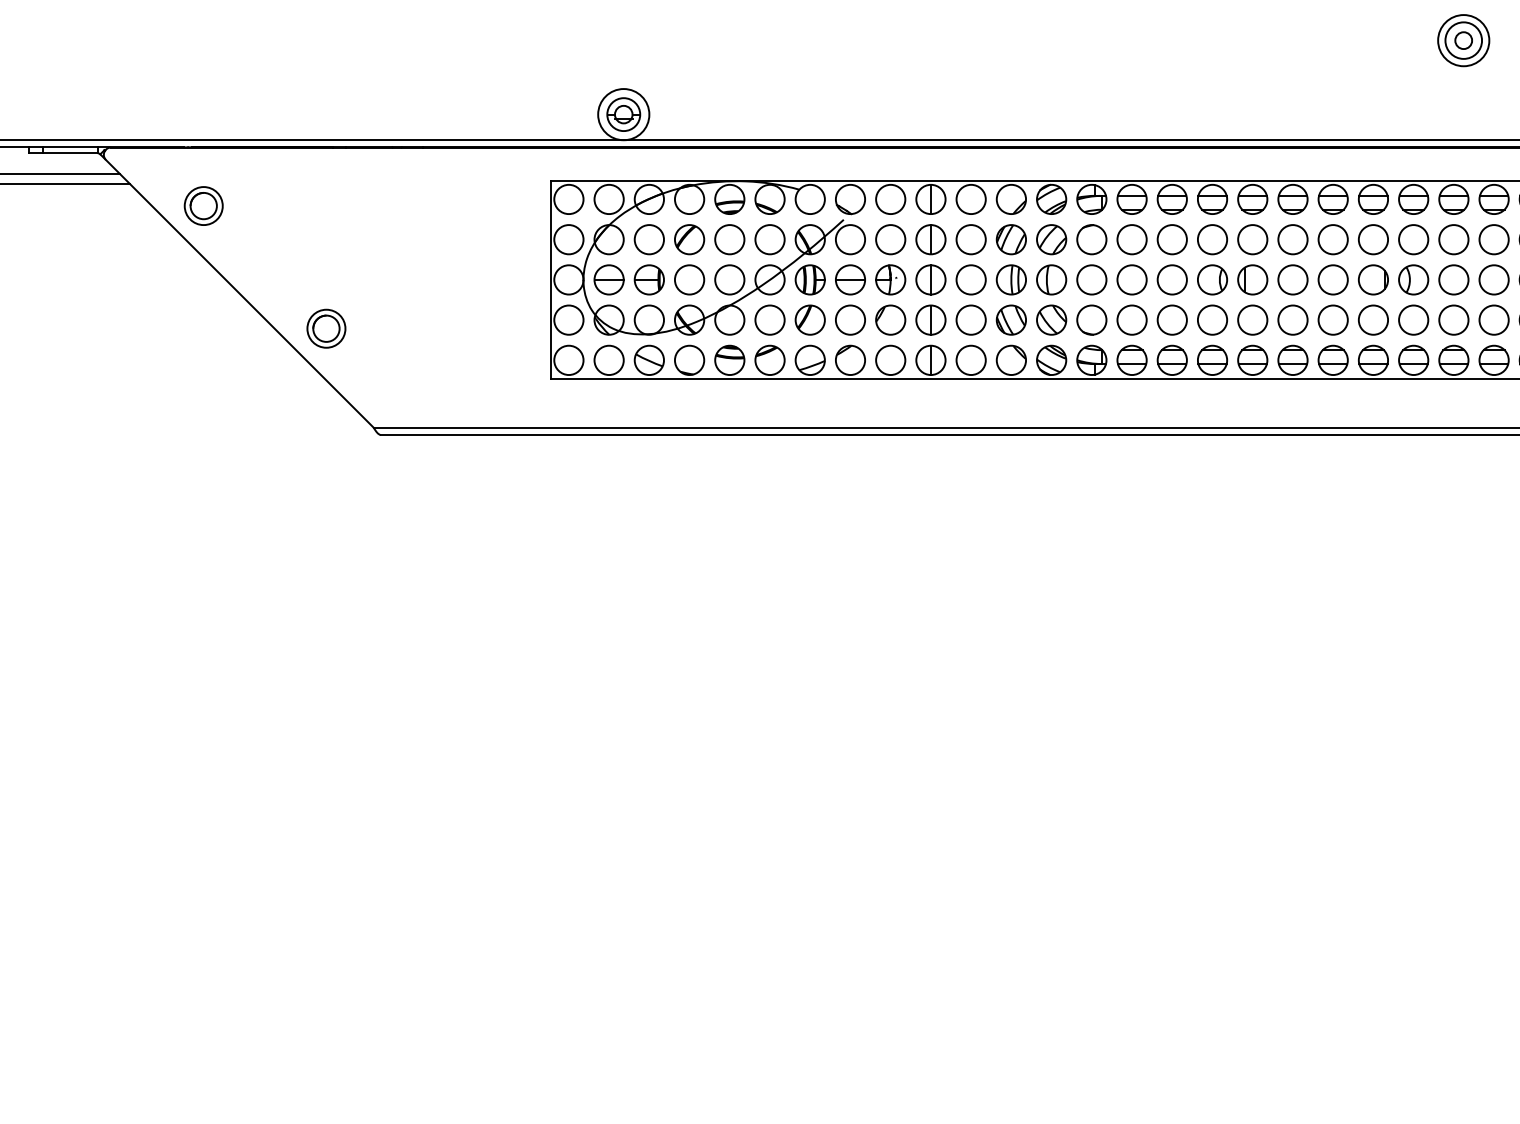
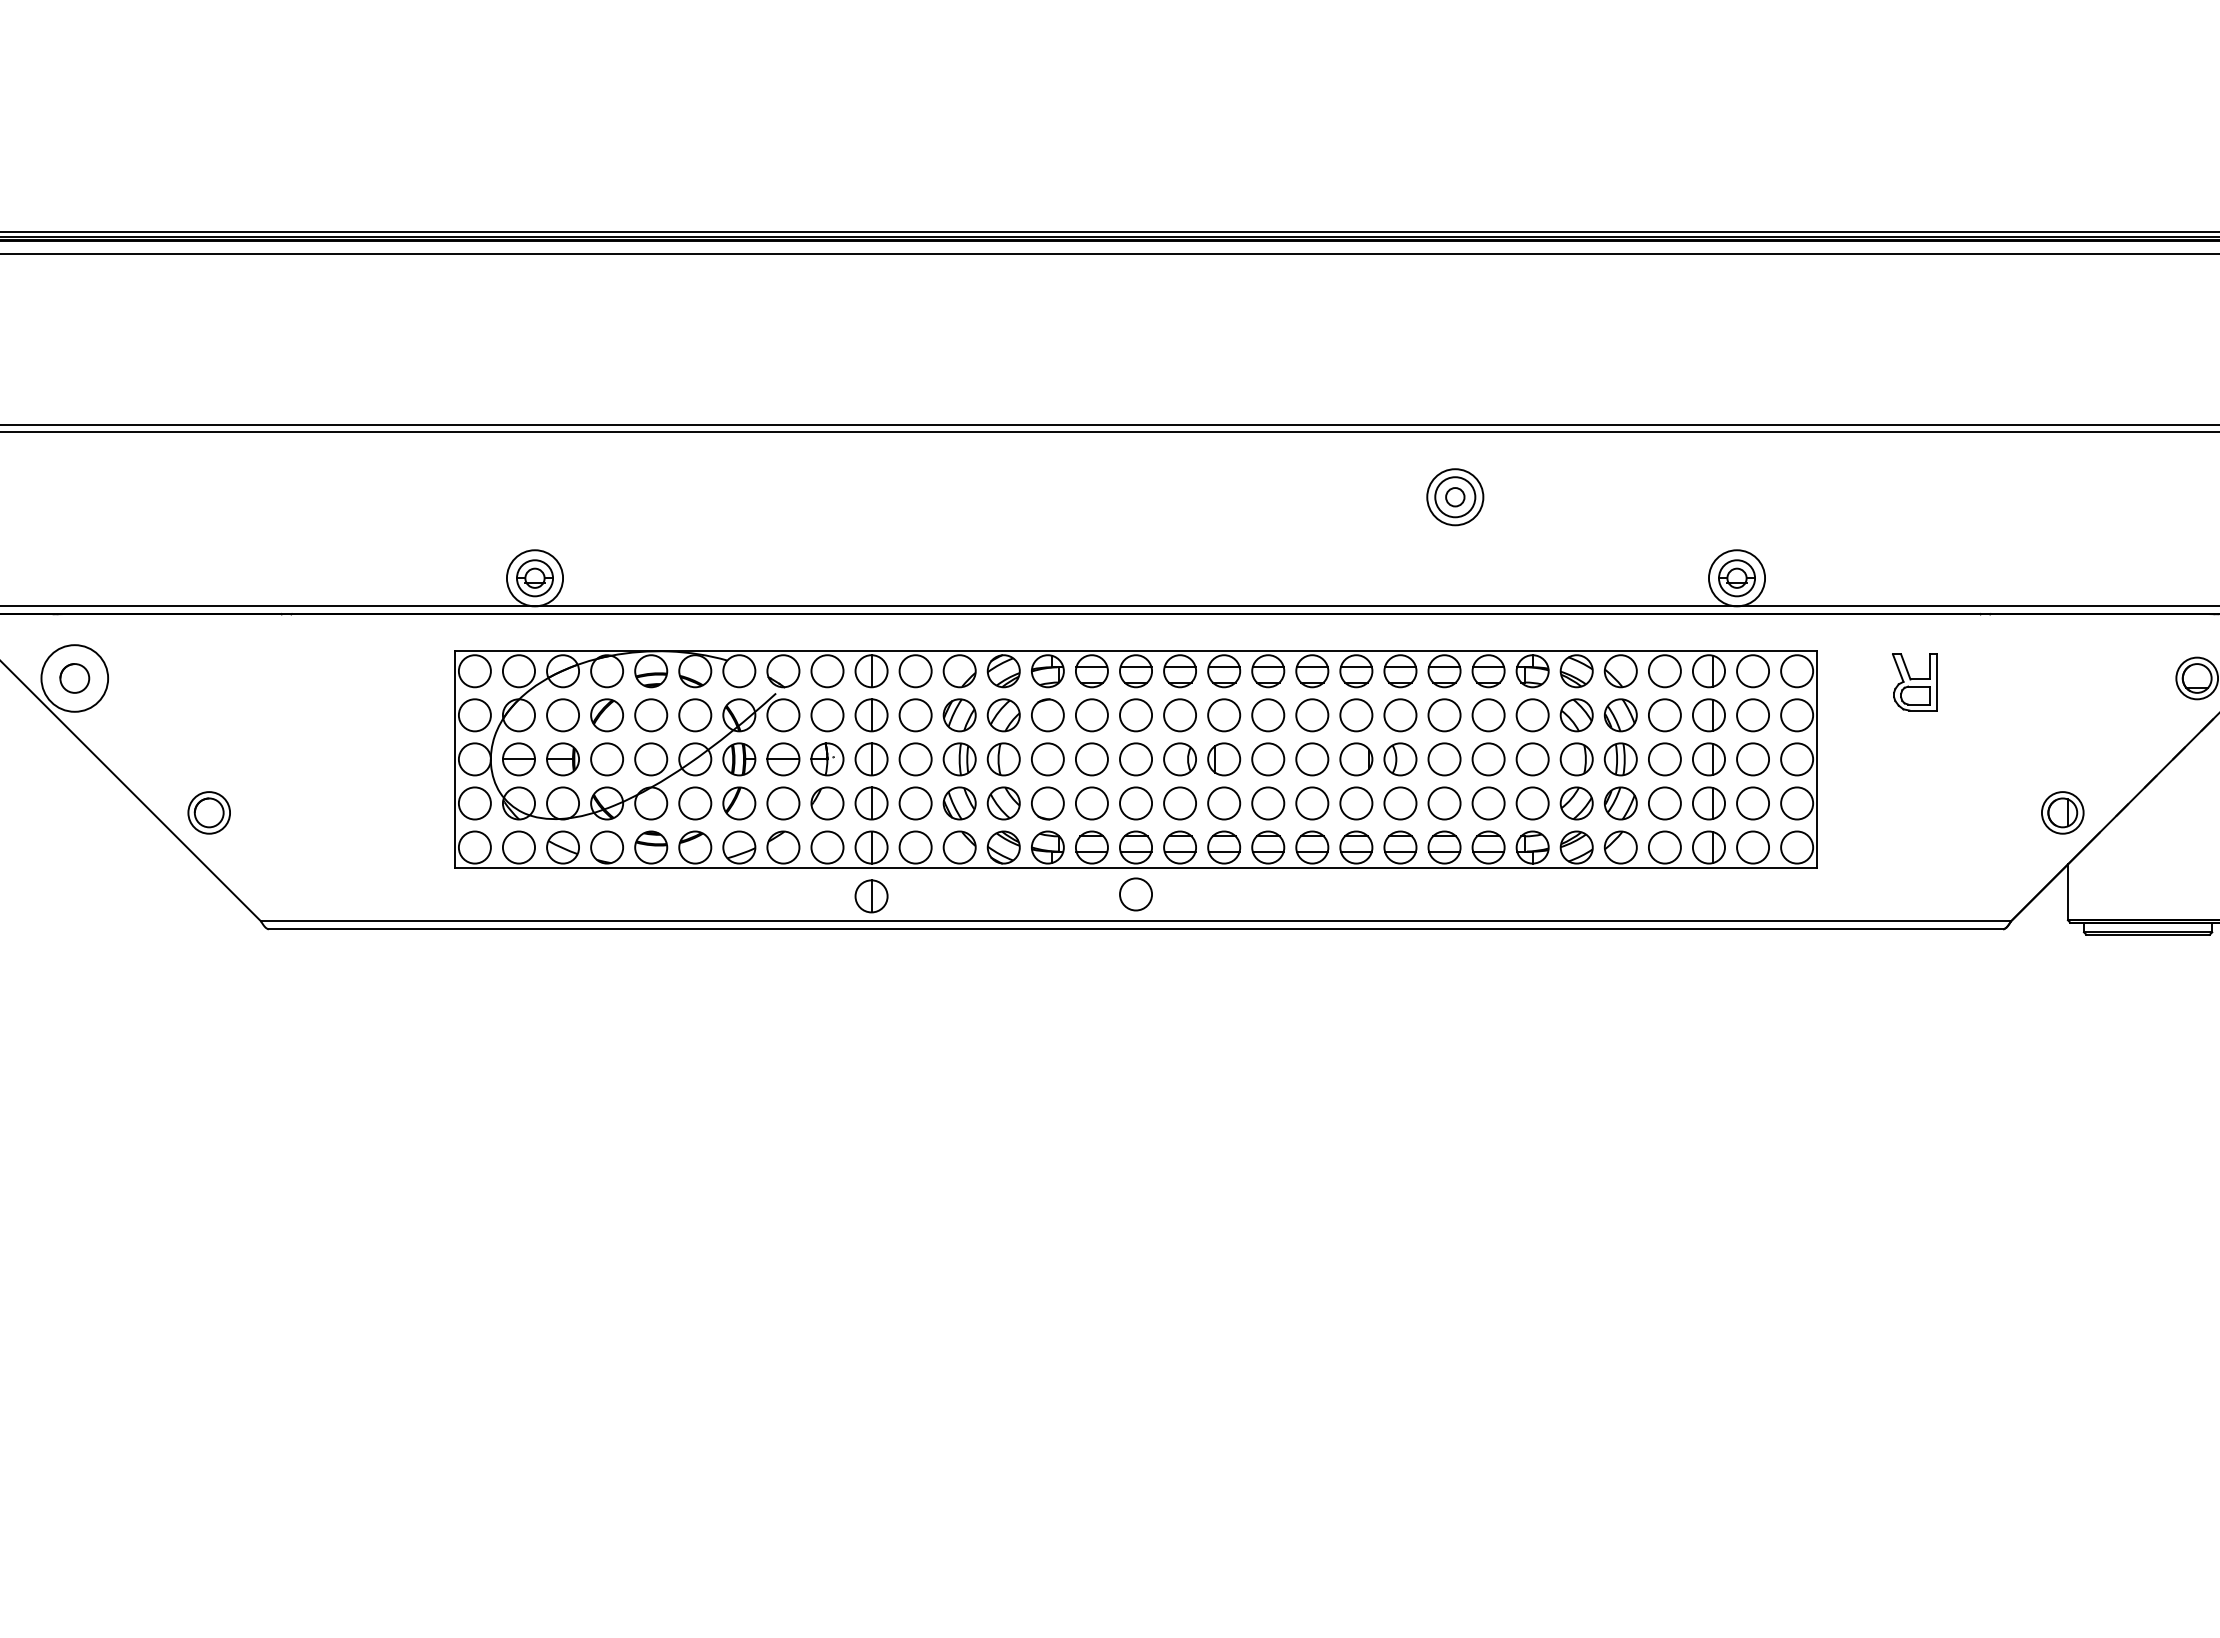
circle: (203, 206) -> (74, 678), size x1.6
circle: (1171, 403) -> (1135, 894), added
part: (930, 405) -> (871, 896), added

